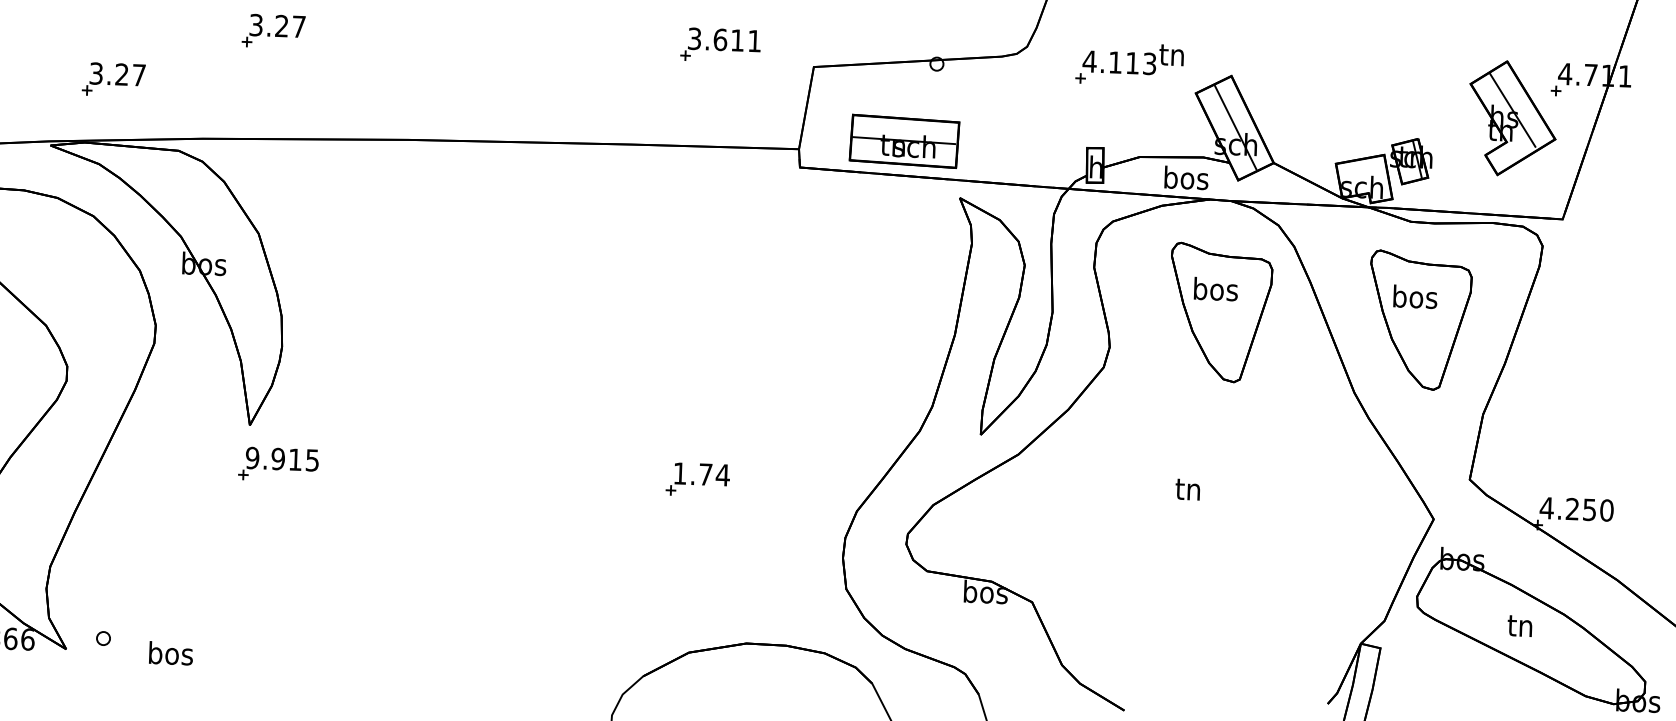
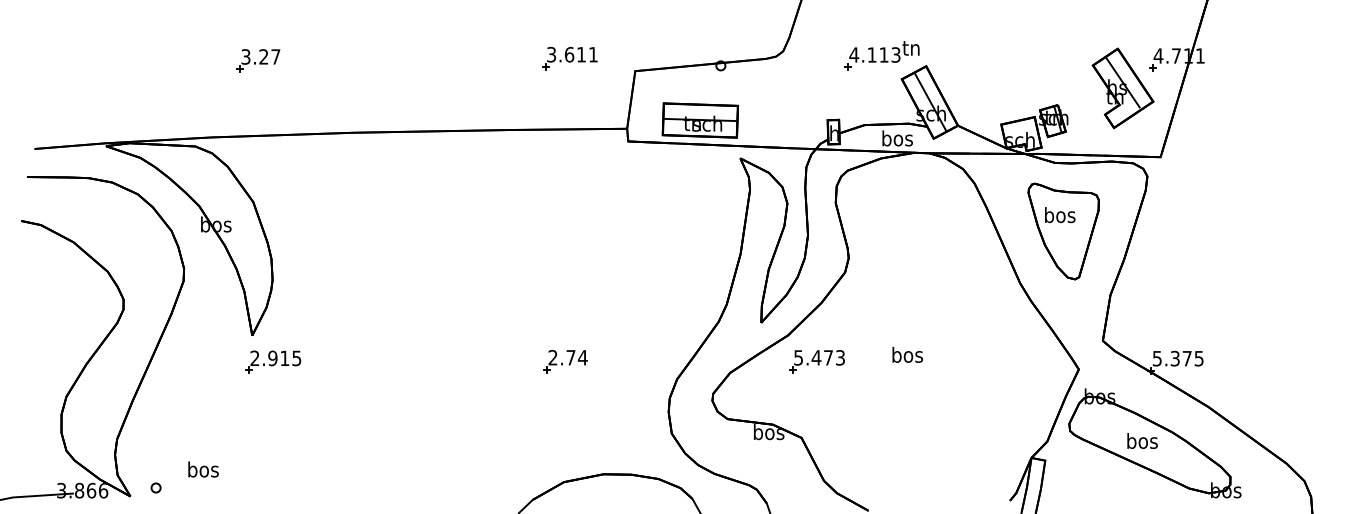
part: (1128, 63) -> (881, 55), moved
part: (114, 79) -> (148, 98), removed
part: (1219, 312) -> (924, 231), removed
text: (251, 458) -> (254, 358), 9.915 -> 2.915
text: (679, 473) -> (552, 357), 1.74 -> 2.74
text: (1188, 488) -> (907, 354), tn -> bos
part: (1057, 493) -> (816, 361), added
text: (1575, 509) -> (1177, 358), 4.250 -> 5.375
text: (1521, 624) -> (1142, 440), tn -> bos
text: (171, 653) -> (203, 469), moved

